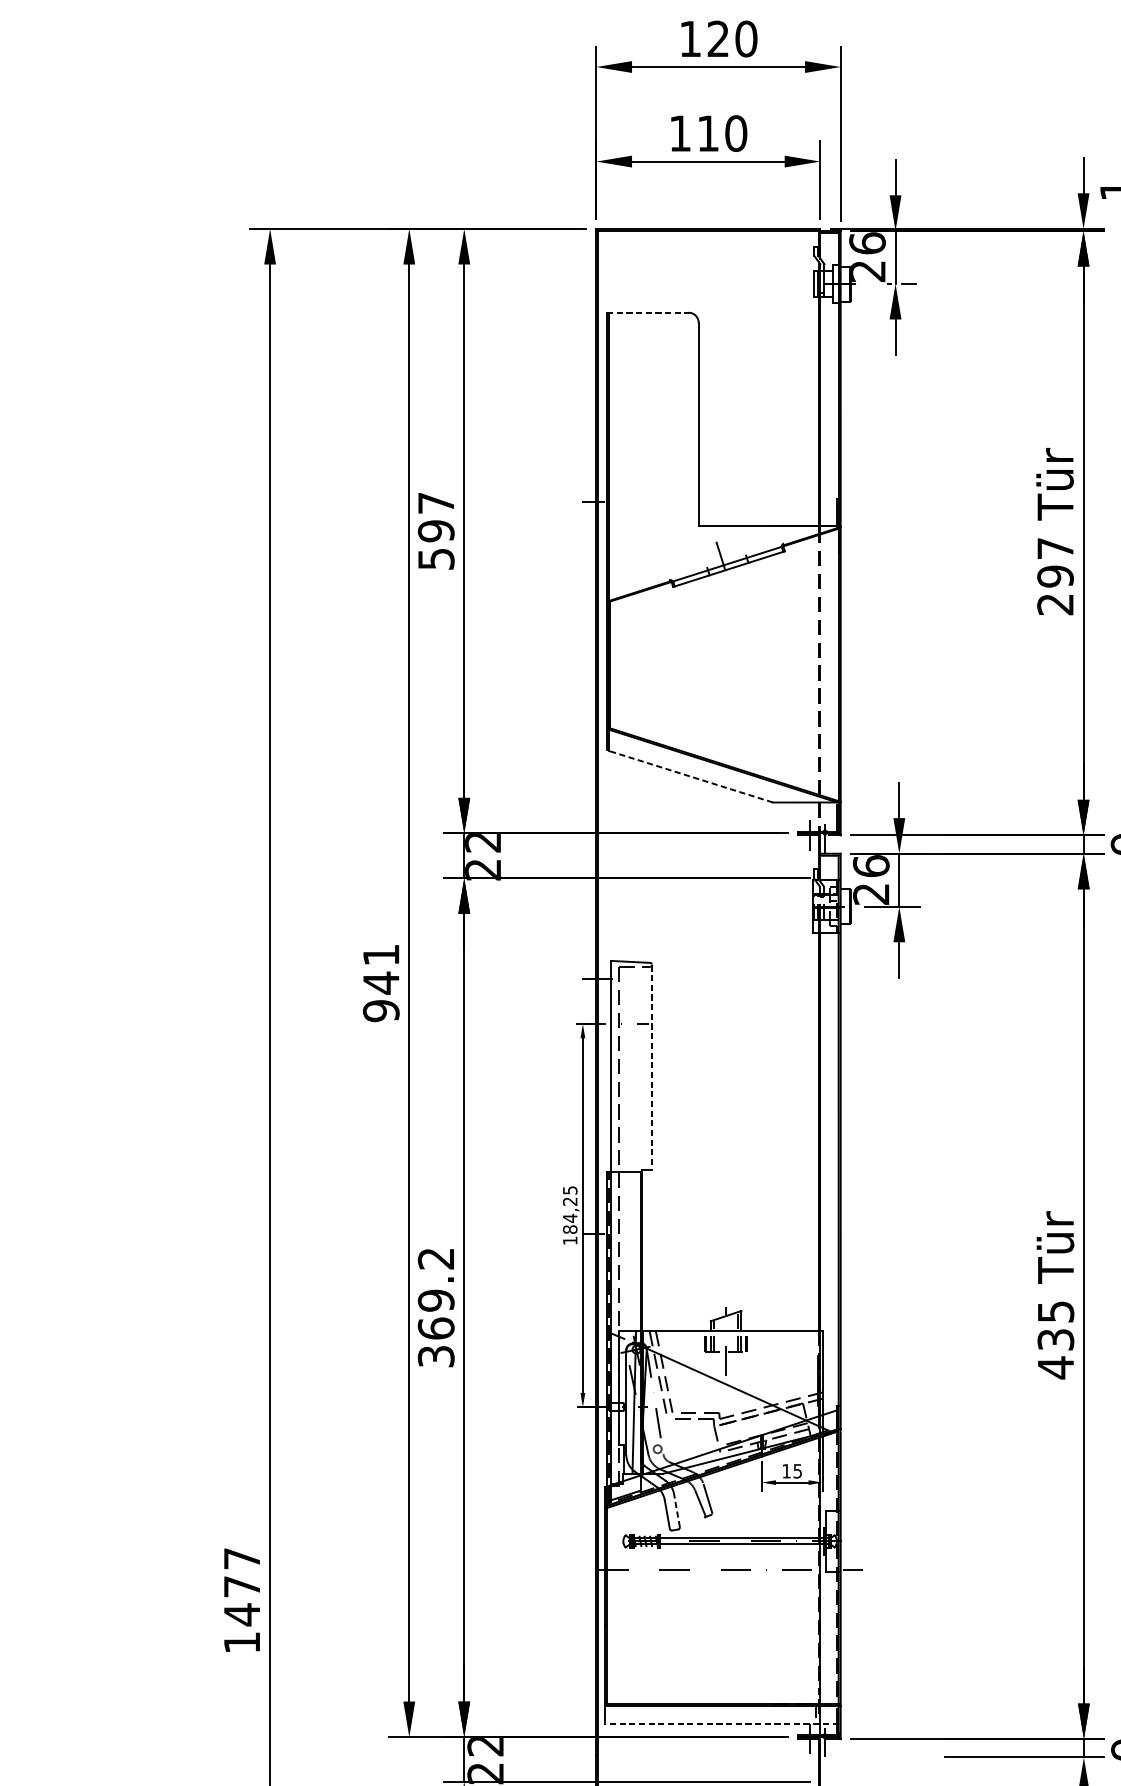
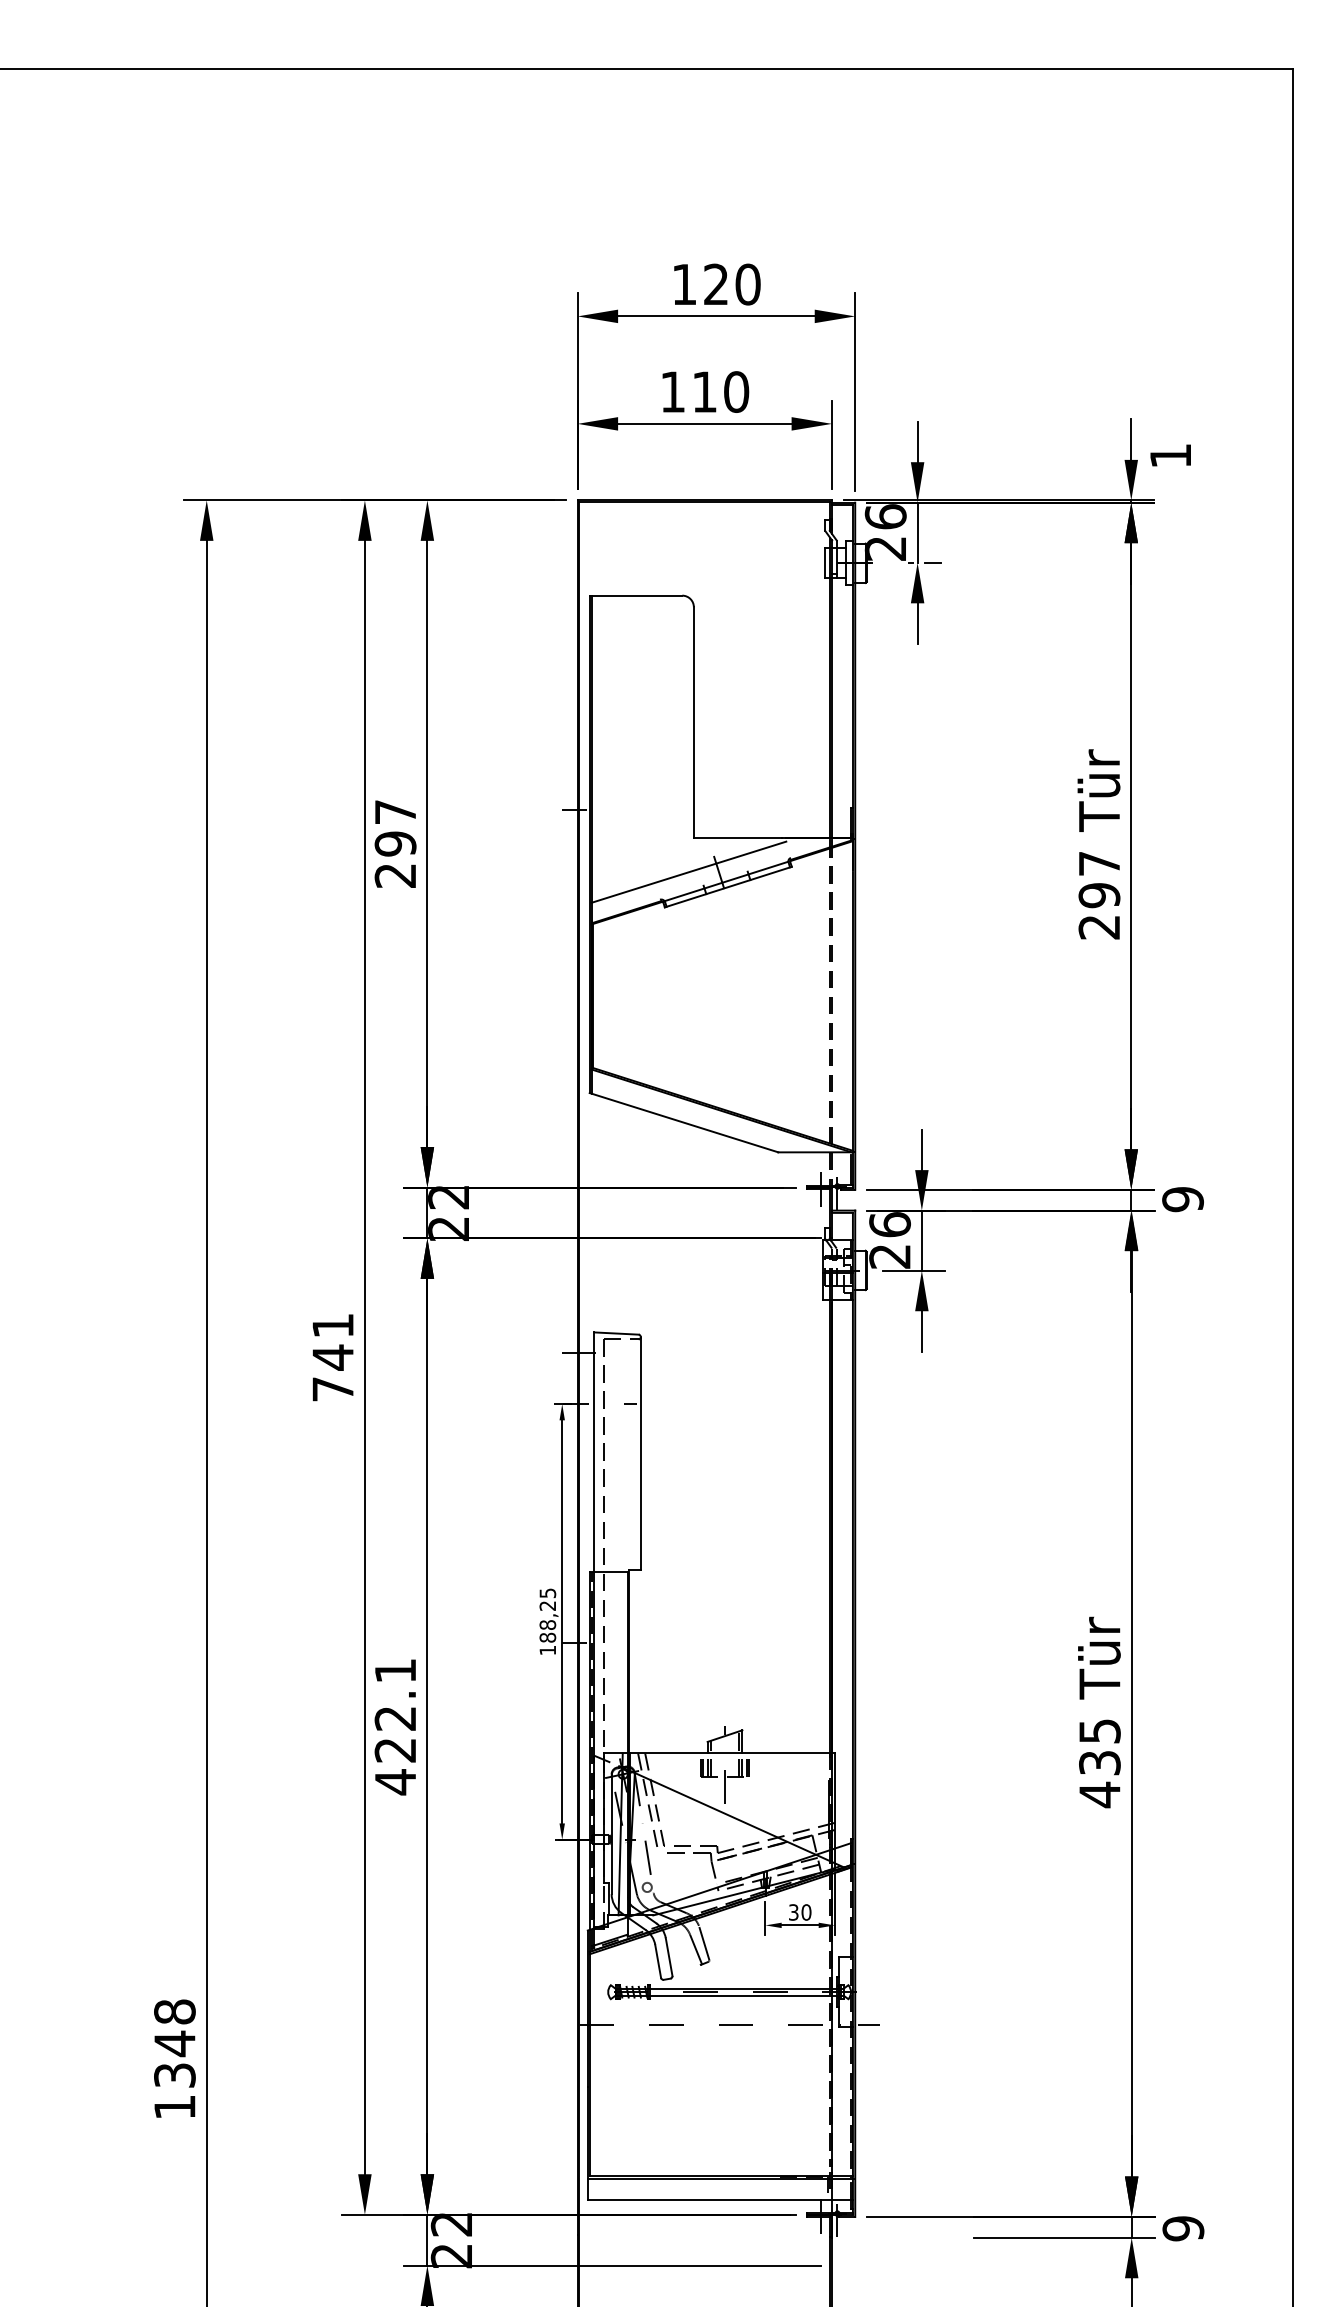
line: (648, 312) -> (636, 595), dashed -> solid
line: (693, 555) -> (688, 871), added
text: (436, 558) -> (395, 875), 597 -> 297
line: (689, 776) -> (683, 1122), dashed -> solid
text: (381, 1011) -> (333, 1389), 941 -> 741
line: (651, 1068) -> (640, 1454), dashed -> solid
text: (569, 1217) -> (547, 1624), 184,25 -> 188,25
text: (436, 1308) -> (395, 1727), 369.2 -> 422.1
text: (792, 1471) -> (800, 1912), 15 -> 30
line: (677, 1509) -> (669, 1956), dashed -> solid
text: (241, 1586) -> (174, 2043), 1477 -> 1348
line: (722, 1723) -> (720, 2199), dashed -> solid

